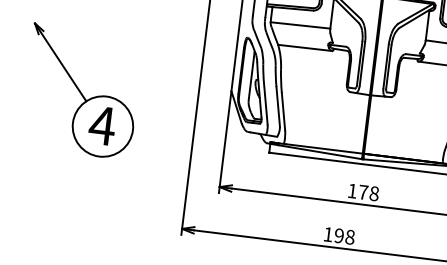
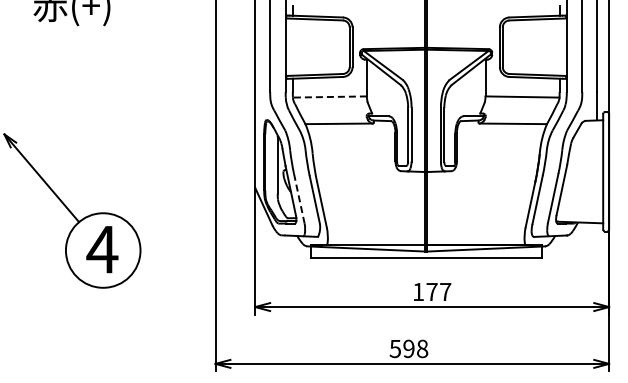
line: (300, 25) -> (329, 97), solid -> dashed
line: (265, 104) -> (299, 199), solid -> dashed
text: (374, 193) -> (445, 291), 178 -> 177
text: (327, 234) -> (394, 349), 198 -> 598

